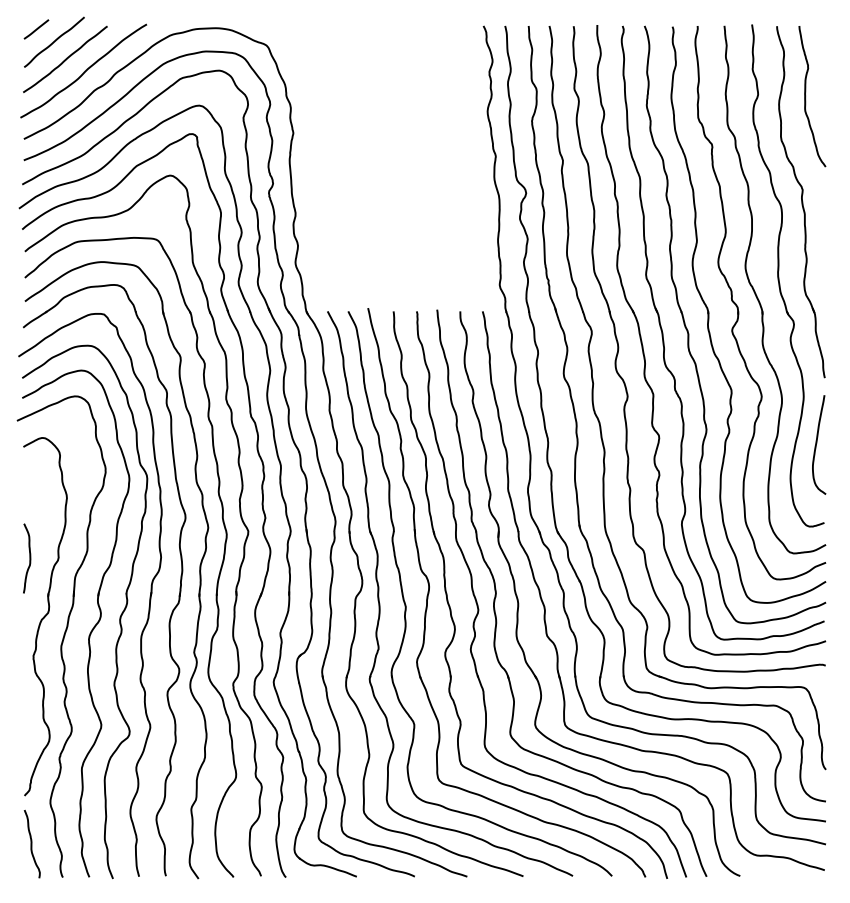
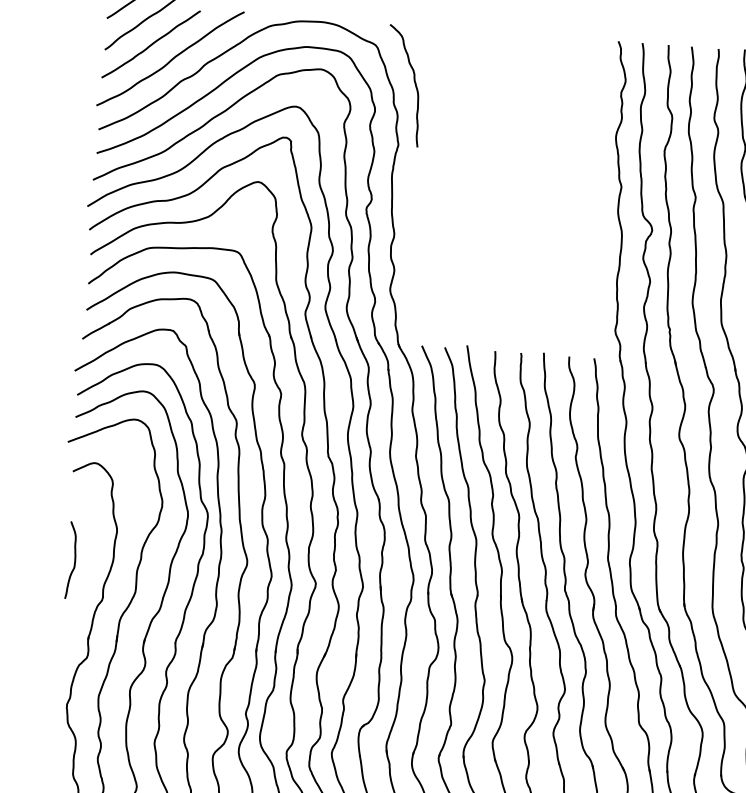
curve: (303, 77) -> (414, 83), added
curve: (29, 558) -> (74, 560), moved

